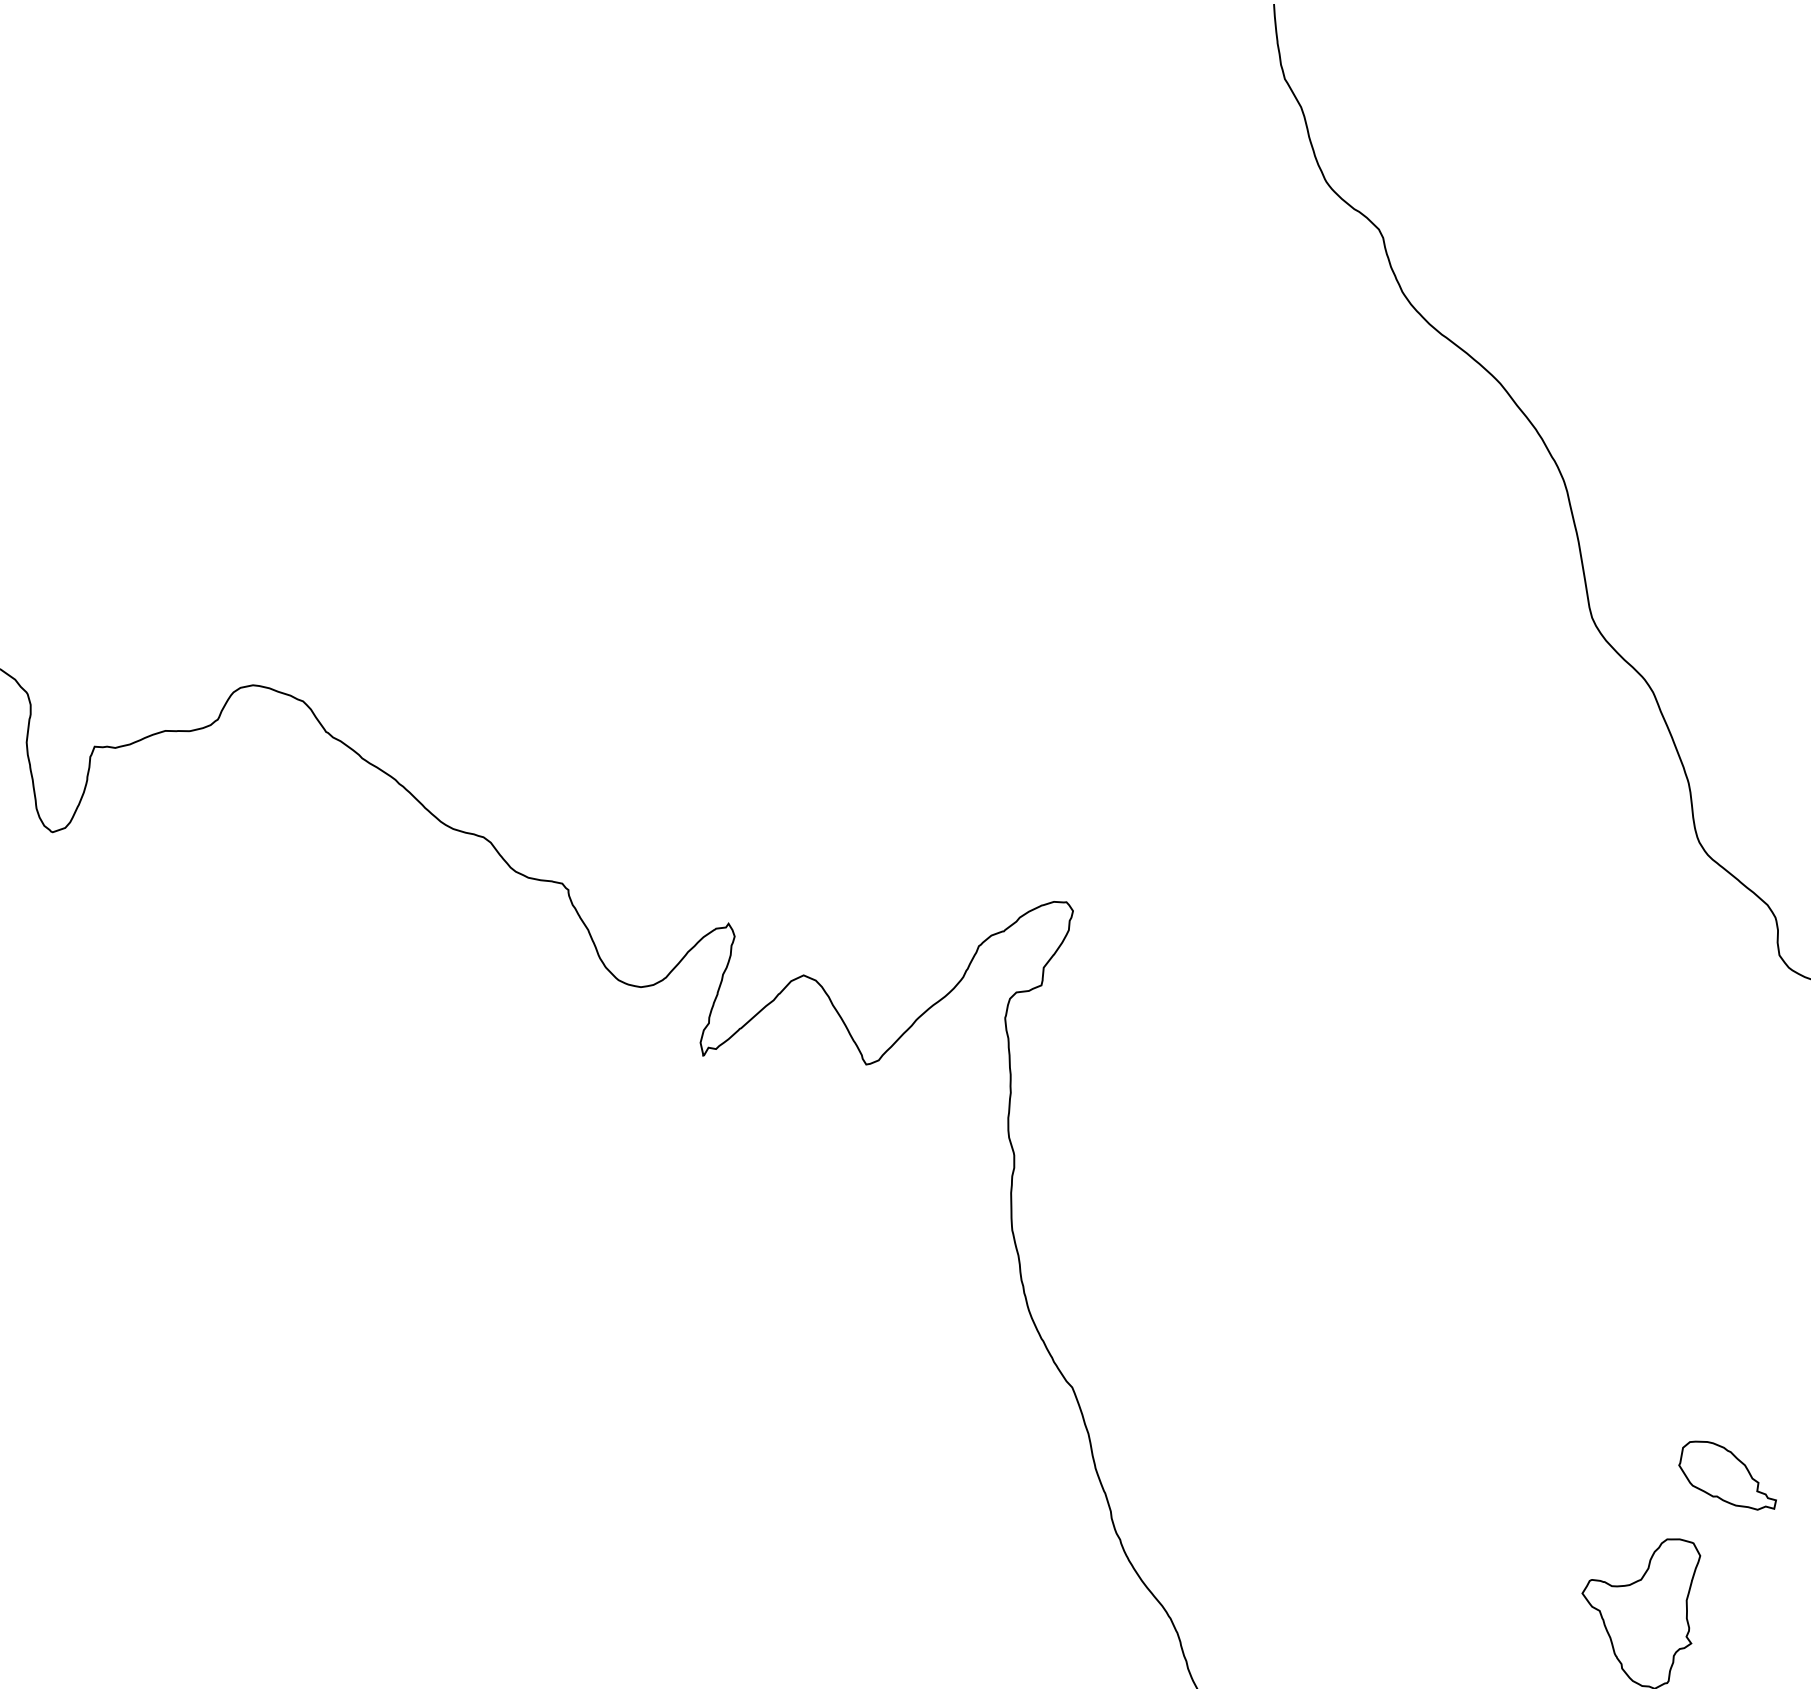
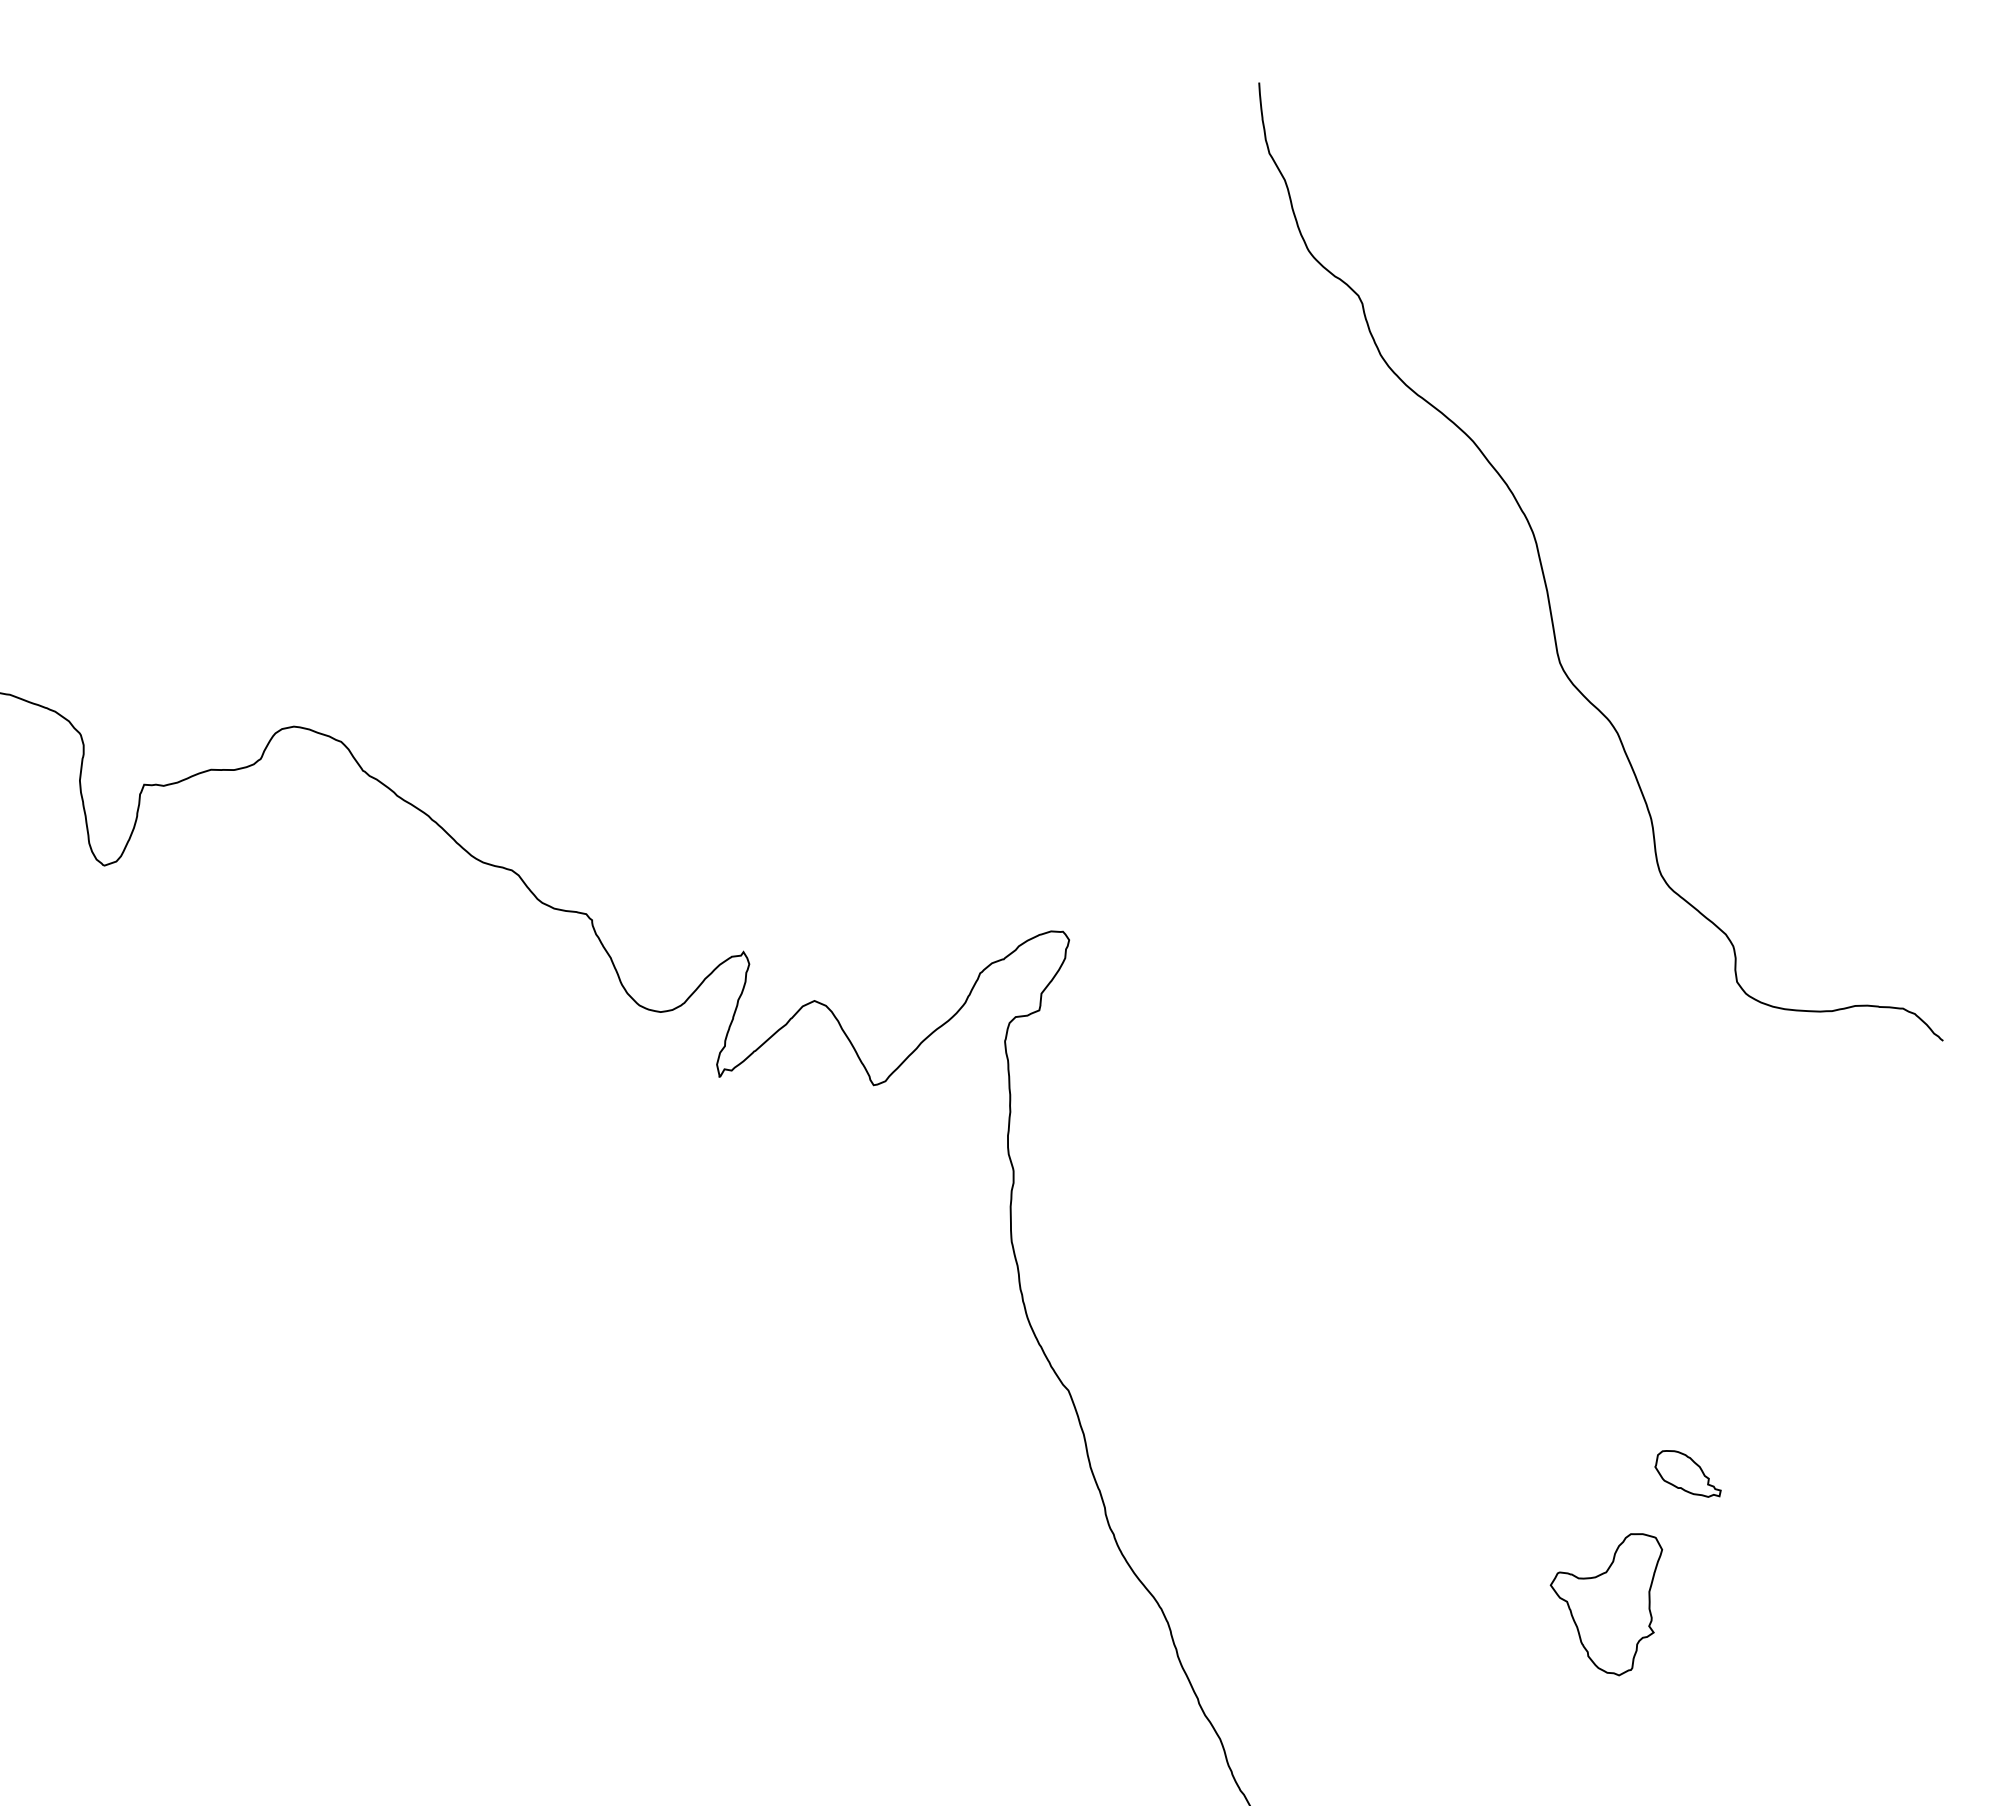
part: (1727, 1475) -> (1687, 1473), size x0.71

